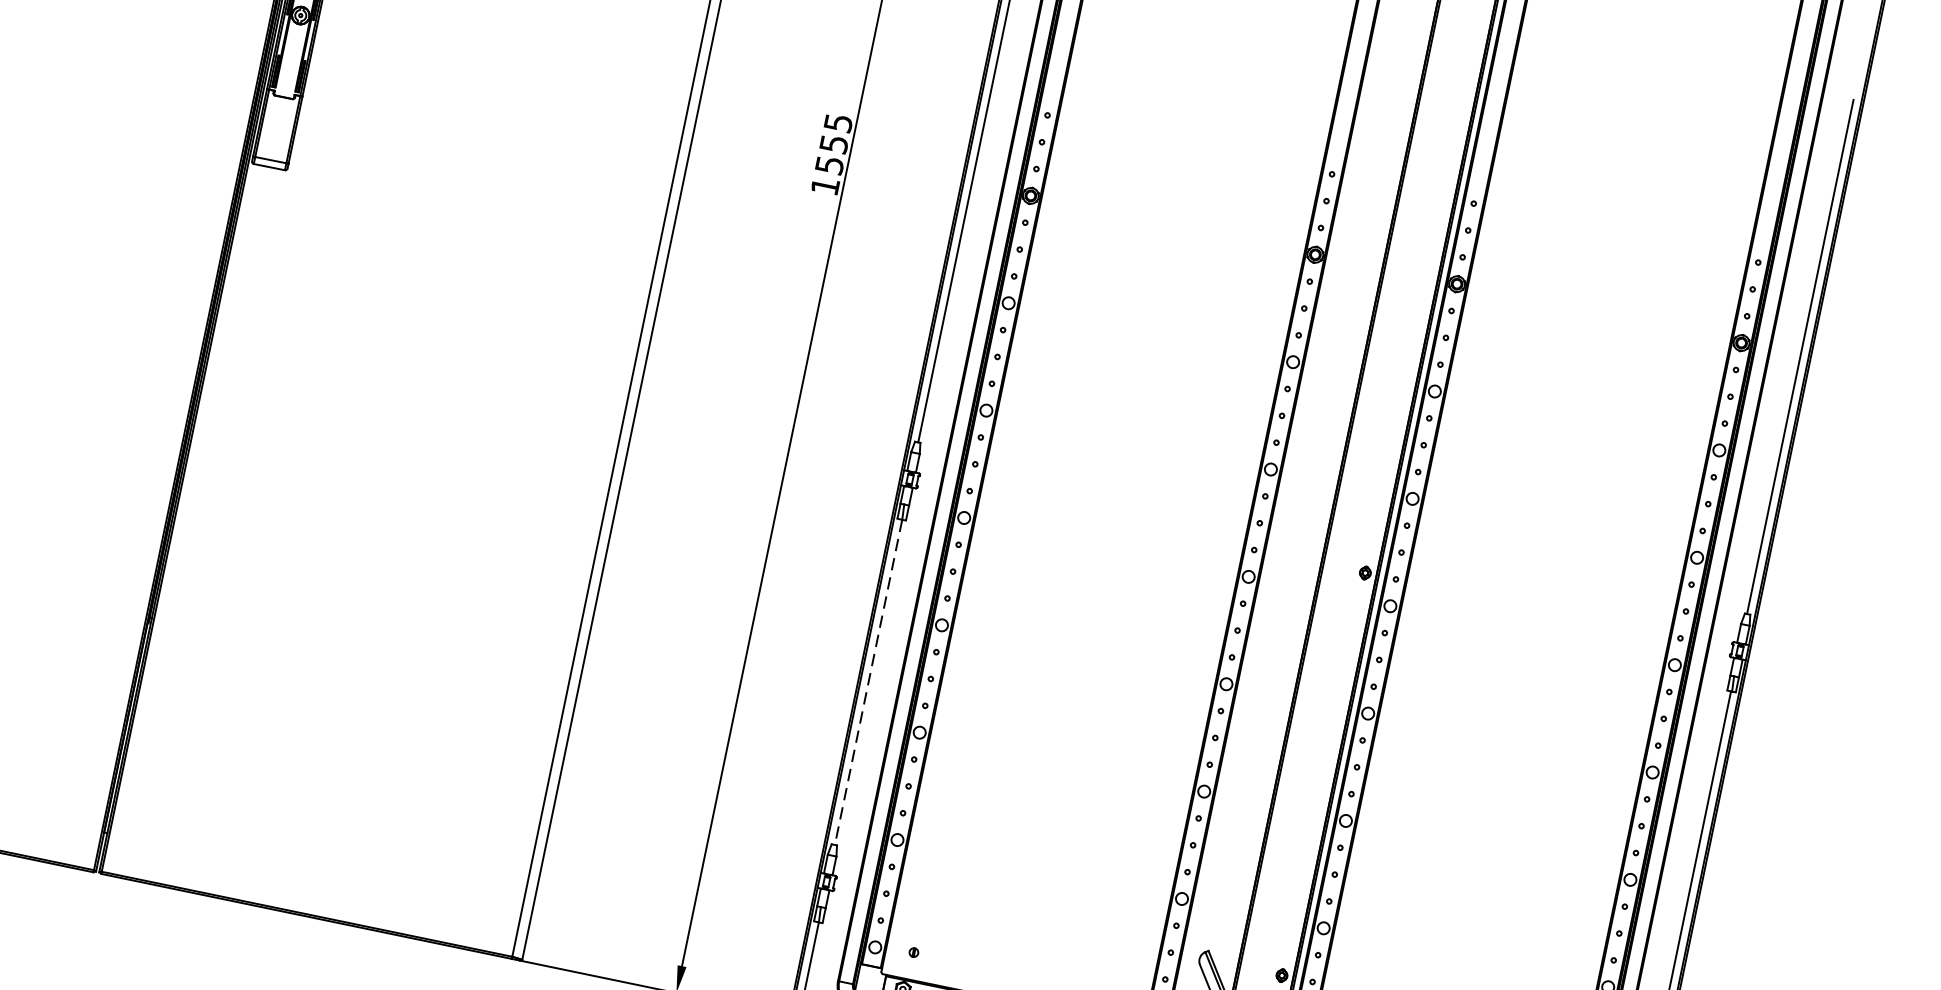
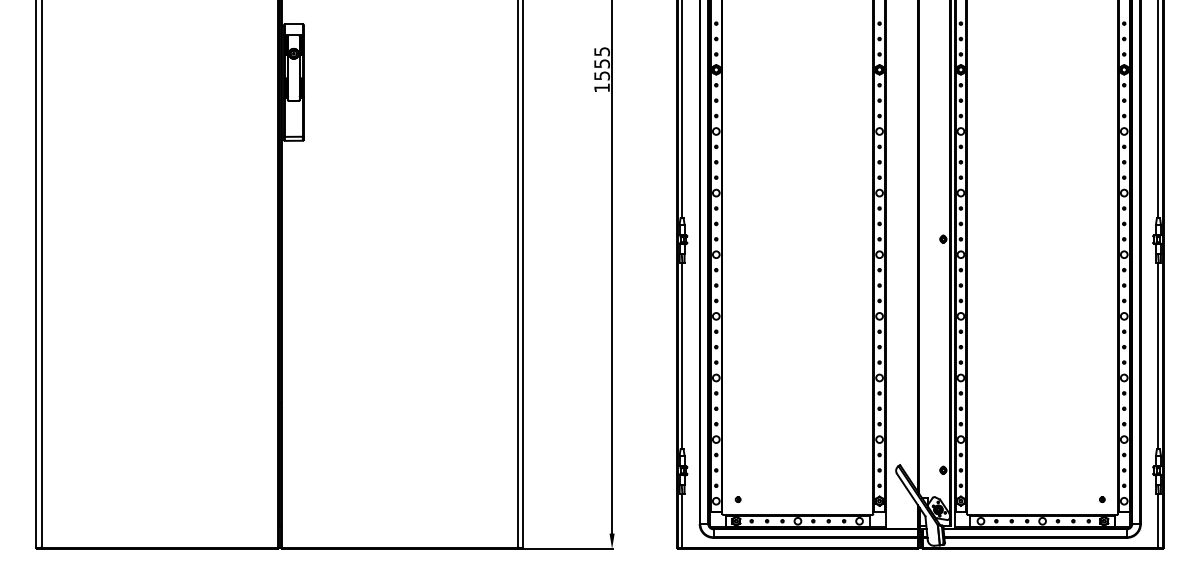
line: (868, 683) -> (682, 356), dashed -> solid

